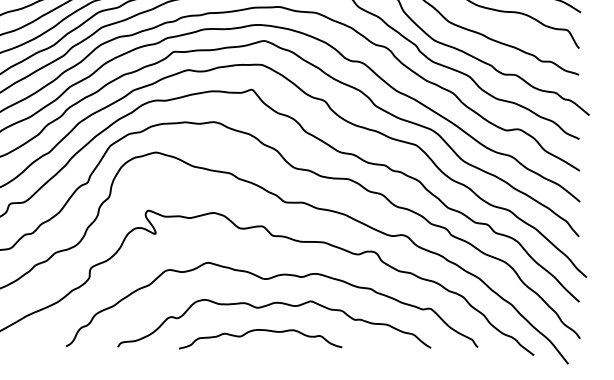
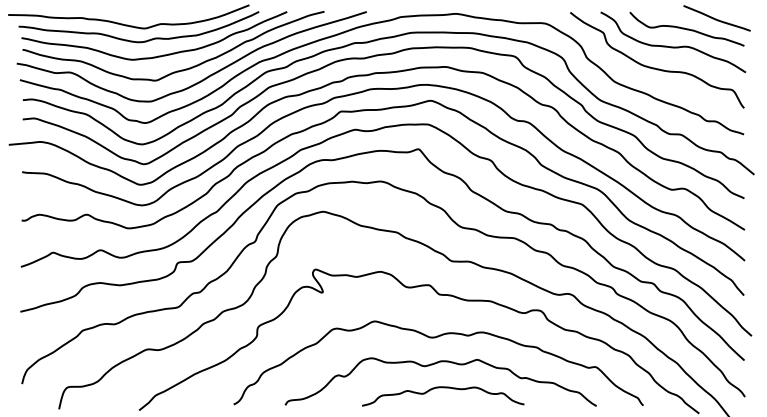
curve: (260, 331) -> (443, 388), moved

